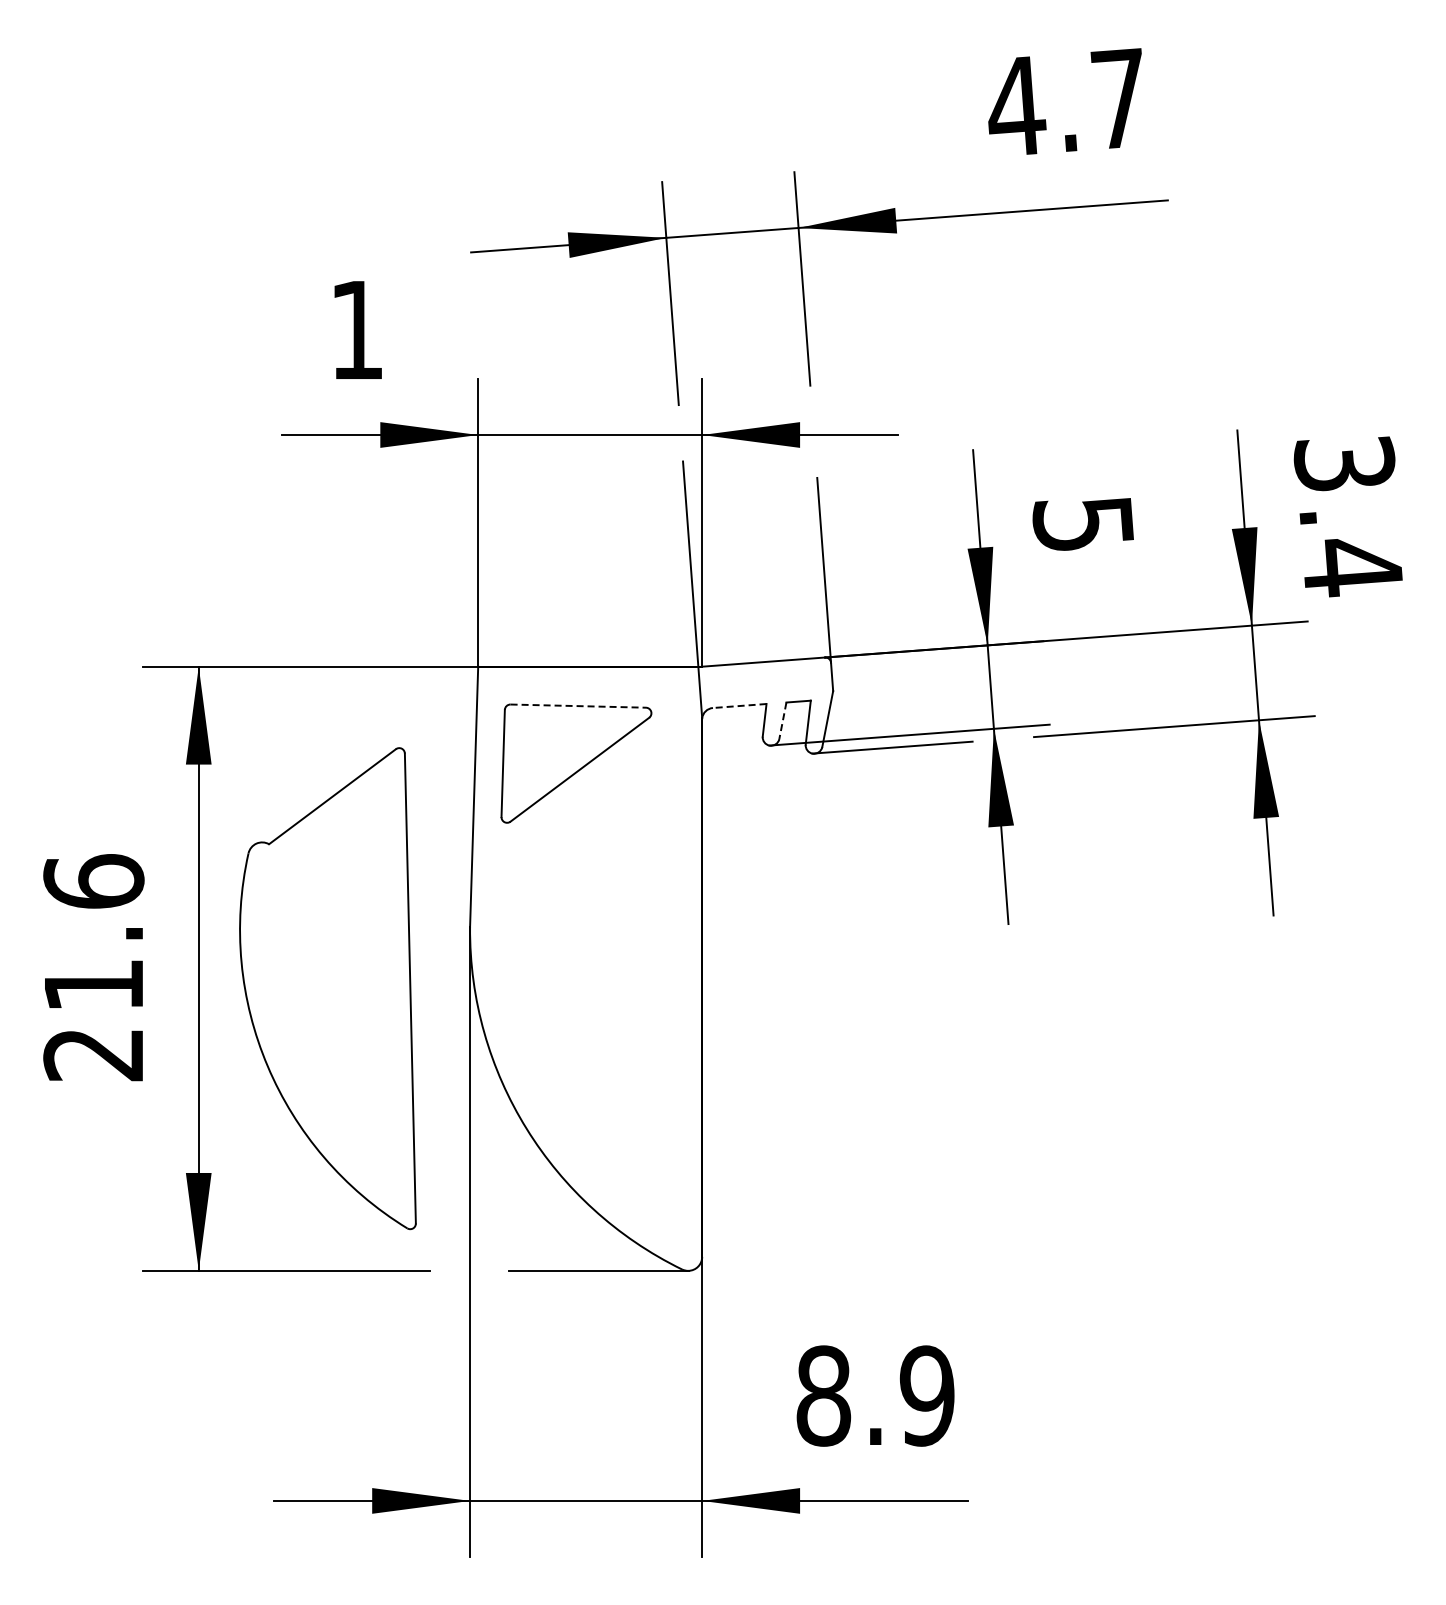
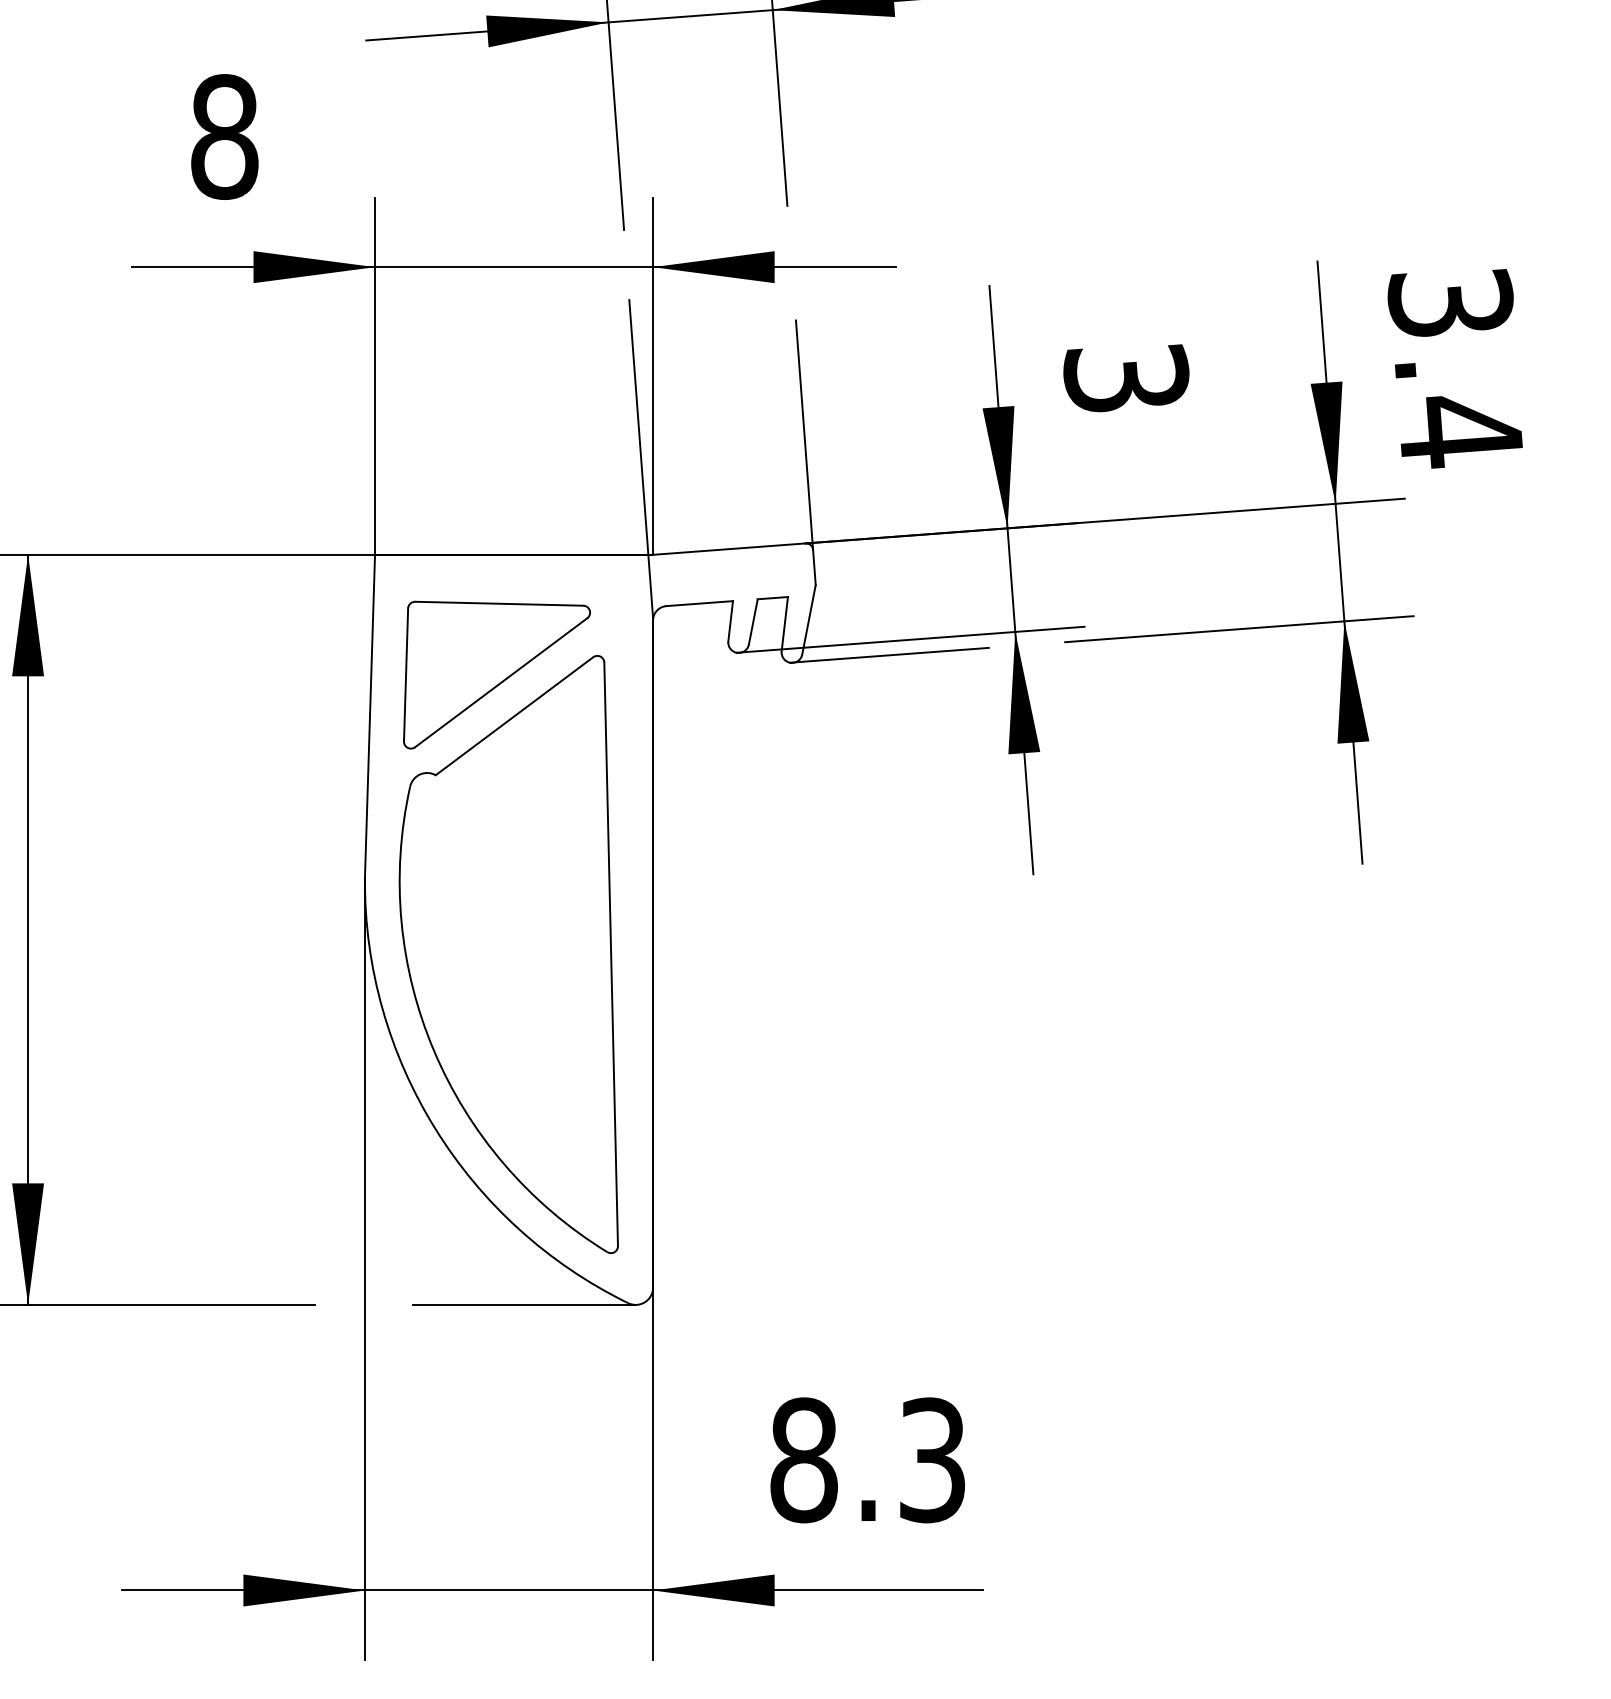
text: (357, 329) -> (225, 136), 1 -> 8
text: (1083, 524) -> (1126, 378), 5 -> 3
line: (578, 706) -> (499, 604), dashed -> solid
line: (739, 706) -> (699, 604), dashed -> solid
line: (782, 720) -> (752, 621), dashed -> solid
part: (327, 988) -> (508, 954), moved
text: (926, 1395) -> (931, 1459), 8.9 -> 8.3

